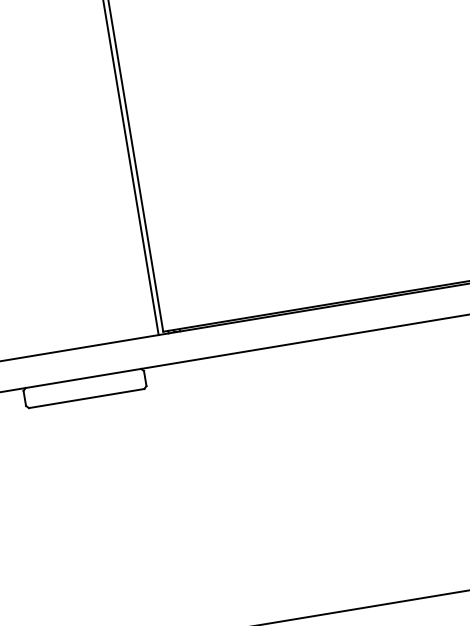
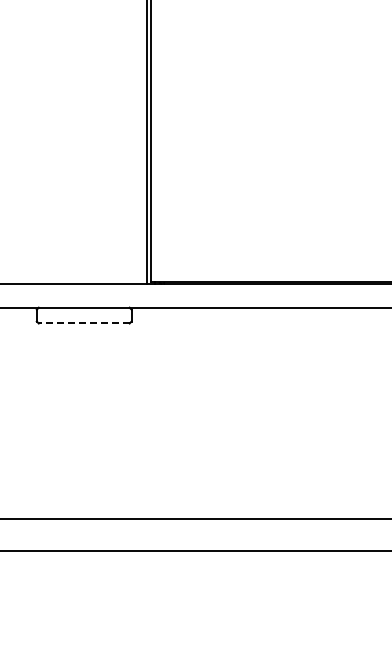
line: (85, 398) -> (83, 323), solid -> dashed

